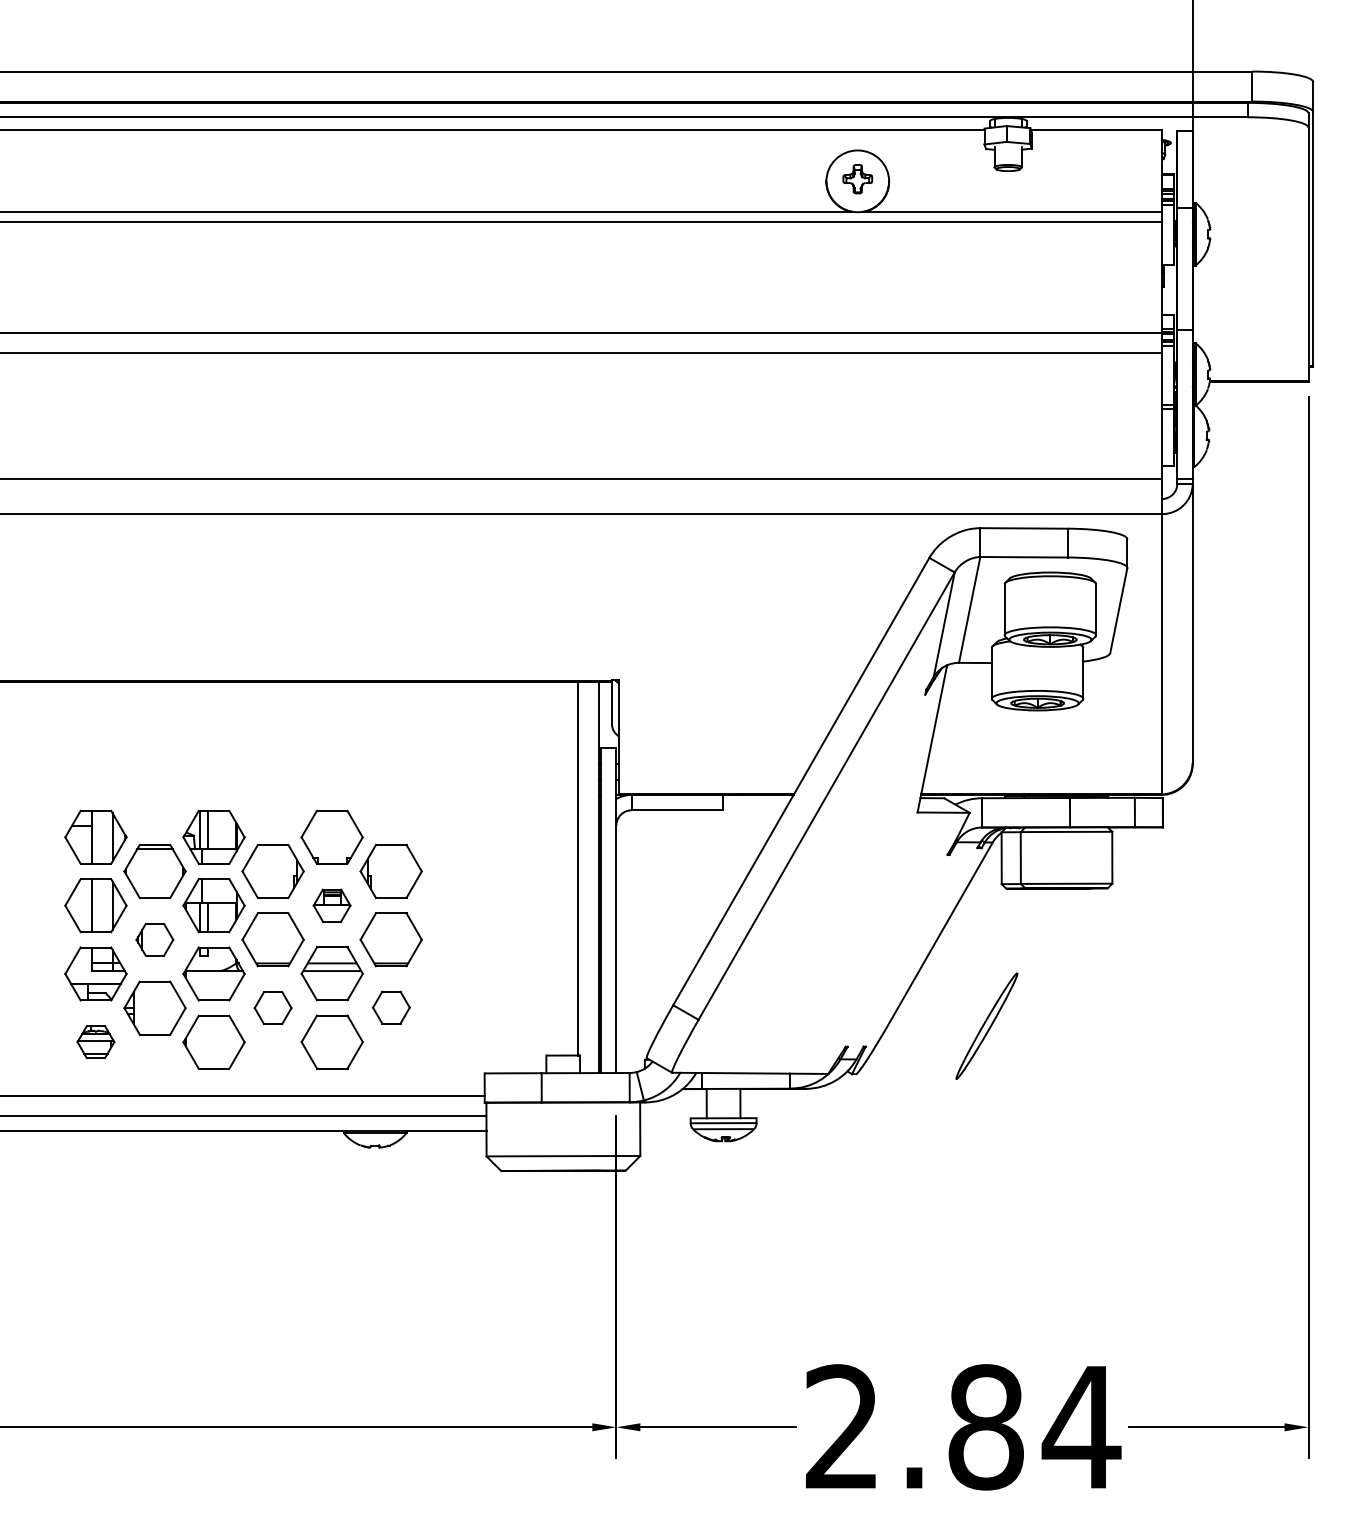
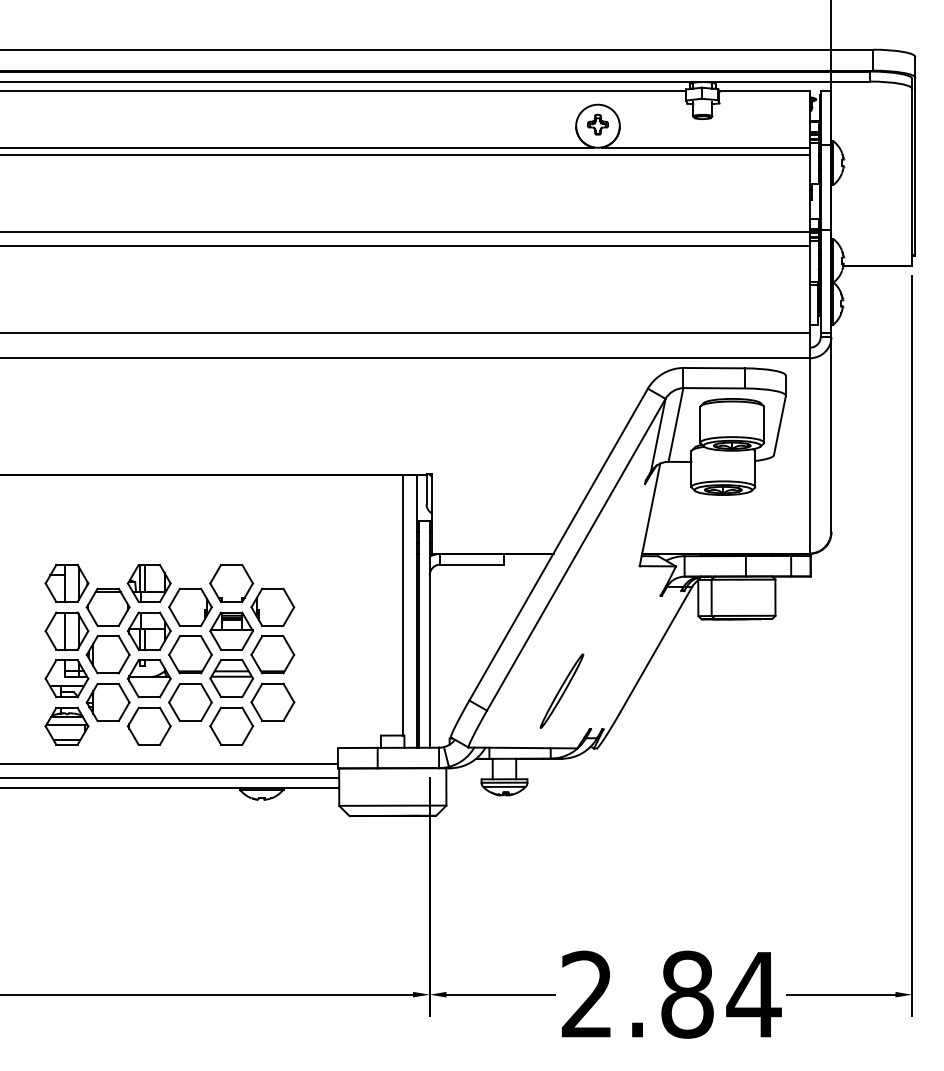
part: (331, 904) -> (231, 630), size x1.67
part: (154, 939) -> (107, 654), size x1.67
part: (390, 1006) -> (272, 701), size x1.67
part: (273, 1008) -> (190, 702), size x1.67
part: (986, 1025) -> (561, 690), moved
part: (95, 1041) -> (66, 725), size x1.67

